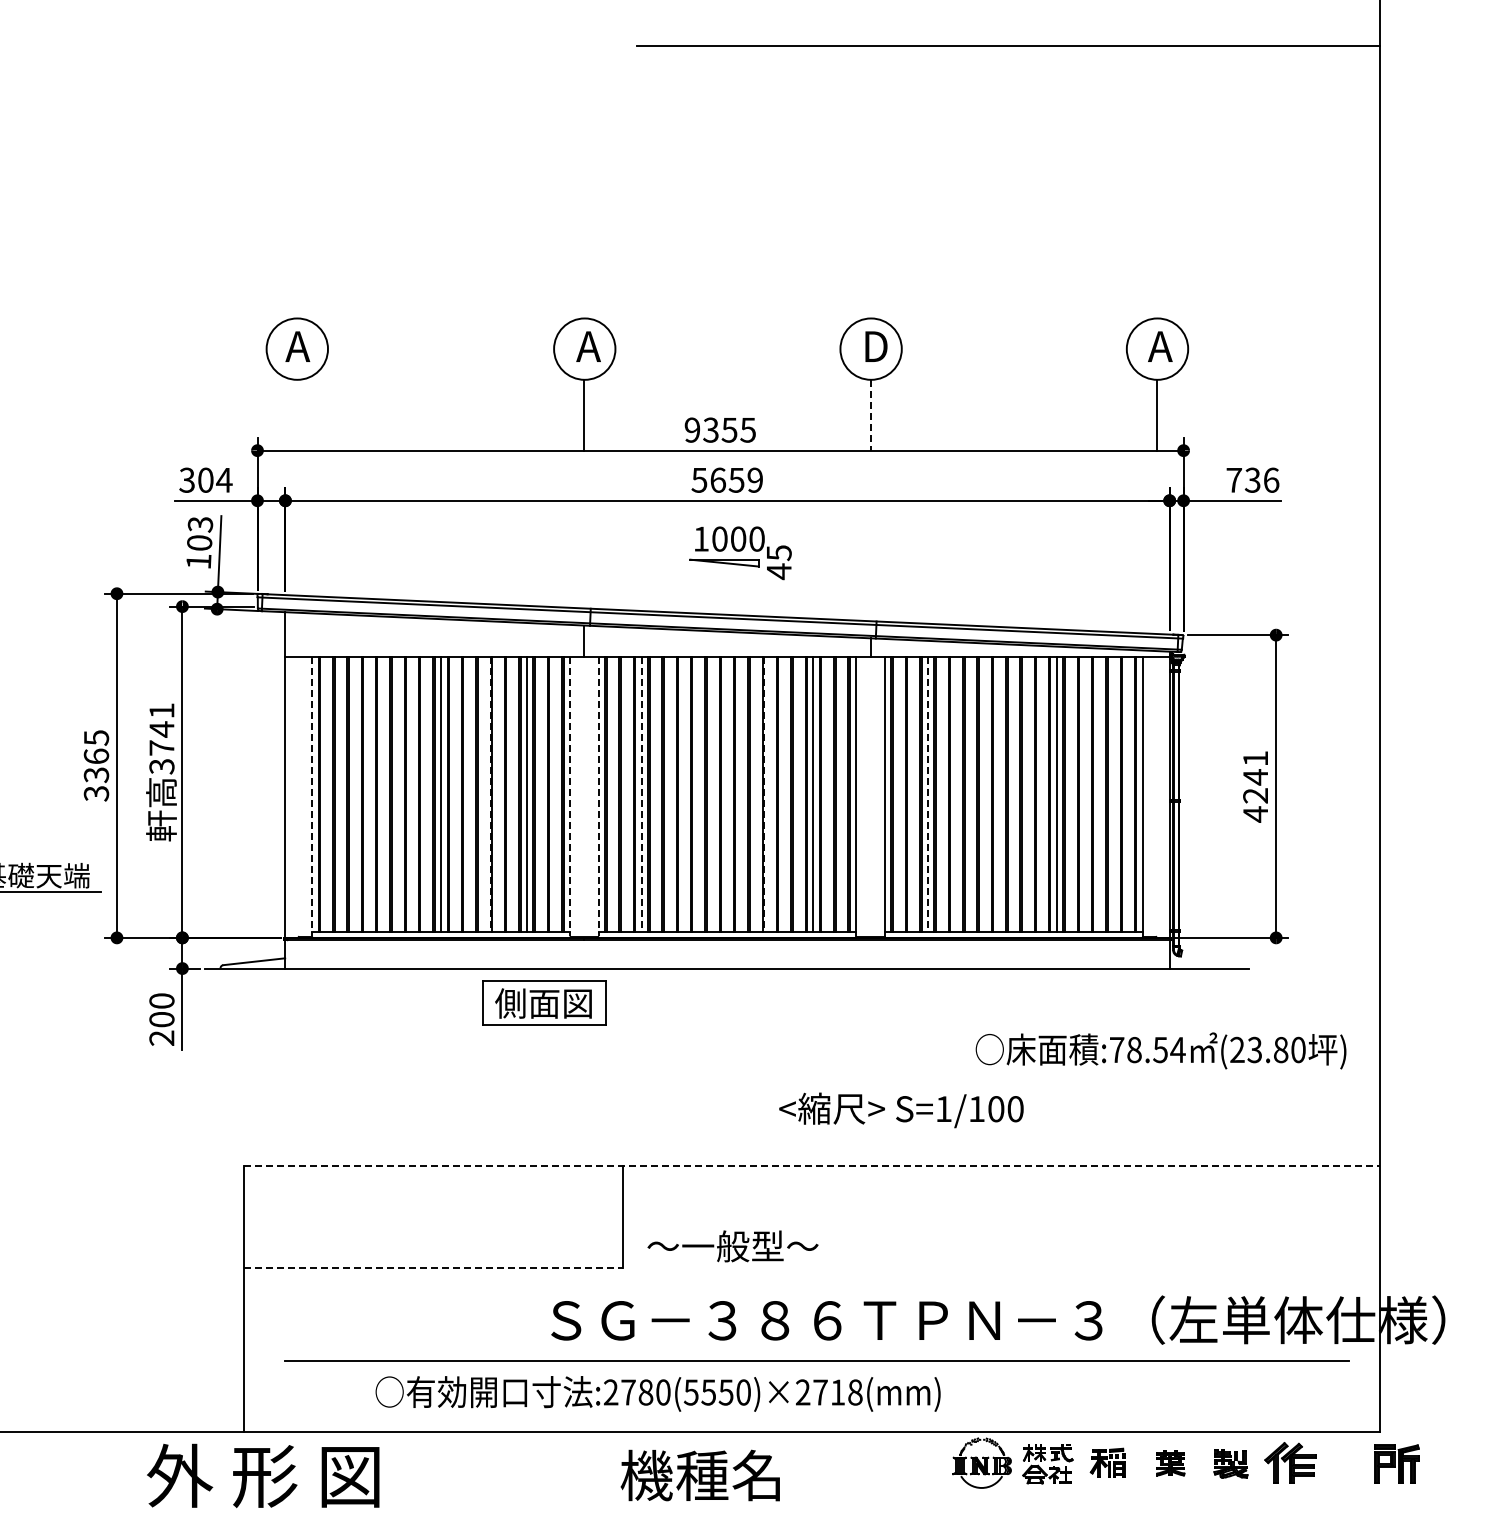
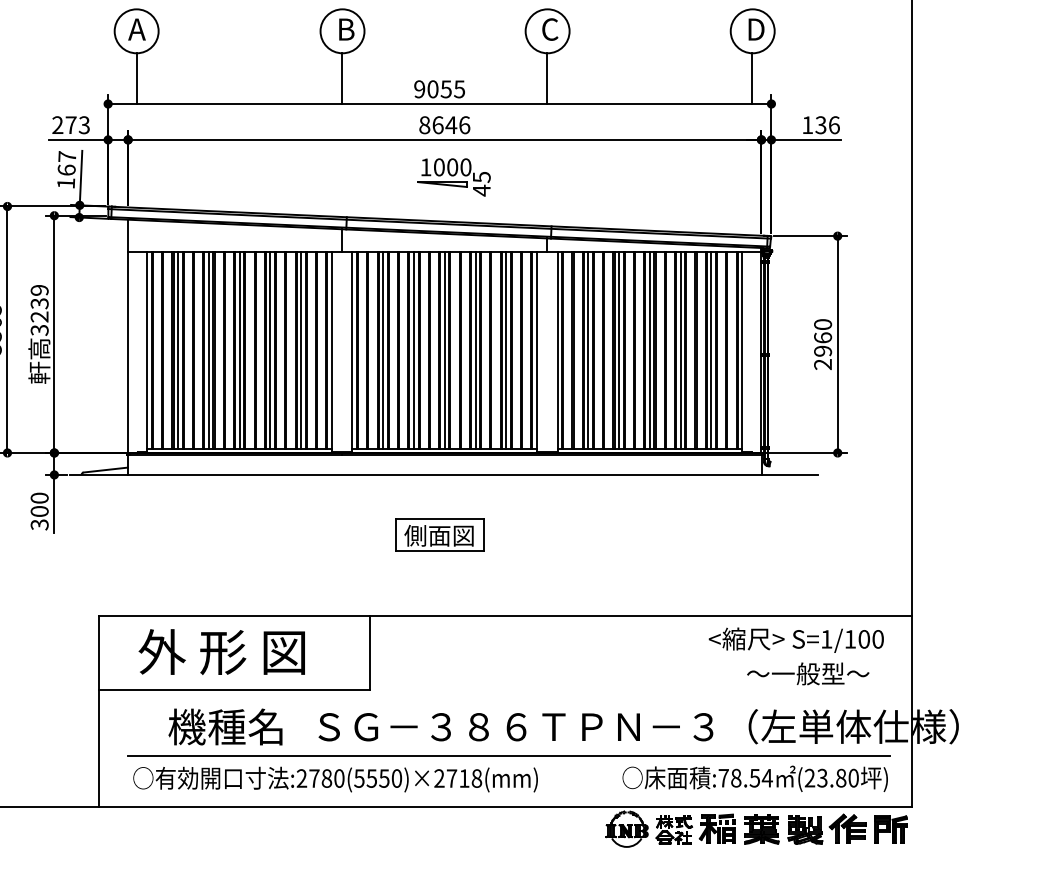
text: (588, 346) -> (345, 29), A -> B
text: (875, 346) -> (550, 29), D -> C
text: (1160, 346) -> (754, 29), A -> D
line: (297, 414) -> (136, 78), added
line: (870, 415) -> (547, 78), dashed -> solid
text: (710, 429) -> (432, 88), 9355 -> 9055
text: (205, 479) -> (70, 124), 304 -> 273
text: (727, 479) -> (444, 124), 5659 -> 8646
text: (1233, 480) -> (807, 125), 736 -> 136
text: (200, 533) -> (67, 163), 103 -> 167
text: (161, 729) -> (39, 303), 3741 -> 3239
text: (1255, 786) -> (822, 344), 4241 -> 2960
line: (355, 794) -> (178, 350), added
line: (398, 794) -> (209, 350), added
line: (484, 794) -> (270, 350), added
line: (490, 794) -> (275, 350), dashed -> solid
line: (641, 794) -> (383, 350), dashed -> solid
line: (684, 794) -> (413, 350), added
line: (727, 794) -> (444, 350), added
line: (764, 794) -> (471, 350), dashed -> solid
line: (770, 794) -> (475, 350), added
line: (927, 794) -> (588, 350), dashed -> solid
line: (970, 794) -> (618, 350), added
line: (1013, 794) -> (649, 350), added
line: (1099, 794) -> (711, 350), added
line: (312, 796) -> (147, 351), dashed -> solid
line: (570, 796) -> (332, 351), dashed -> solid
line: (598, 796) -> (352, 351), dashed -> solid
part: (544, 1002) -> (439, 535), moved
text: (162, 1038) -> (40, 525), 200 -> 300
text: (1160, 1050) -> (754, 778), moved
text: (901, 1110) -> (796, 640), moved
line: (812, 1166) -> (505, 616), dashed -> solid
text: (732, 1246) -> (807, 674), moved
line: (434, 1268) -> (234, 689), dashed -> solid
text: (657, 1393) -> (335, 779), moved
part: (1107, 1462) -> (716, 828), size x1.43
part: (1170, 1463) -> (762, 829), size x1.67
part: (1230, 1463) -> (805, 829), size x1.43
part: (1396, 1463) -> (890, 829), moved
text: (263, 1475) -> (222, 651), moved
text: (699, 1475) -> (224, 727), moved

